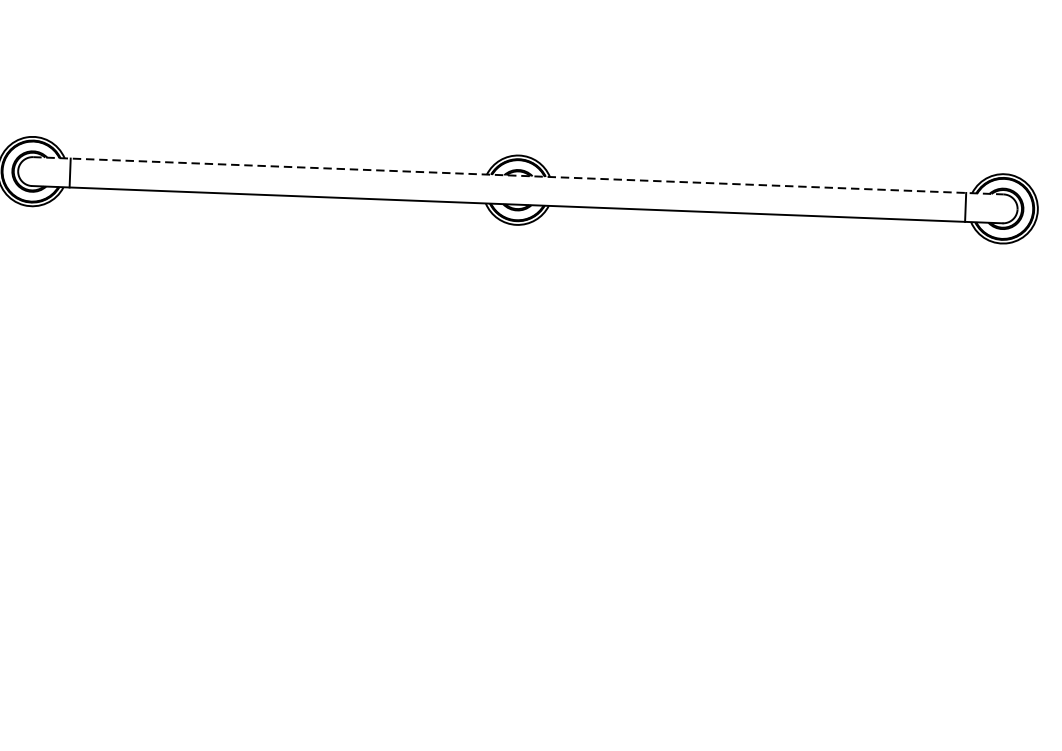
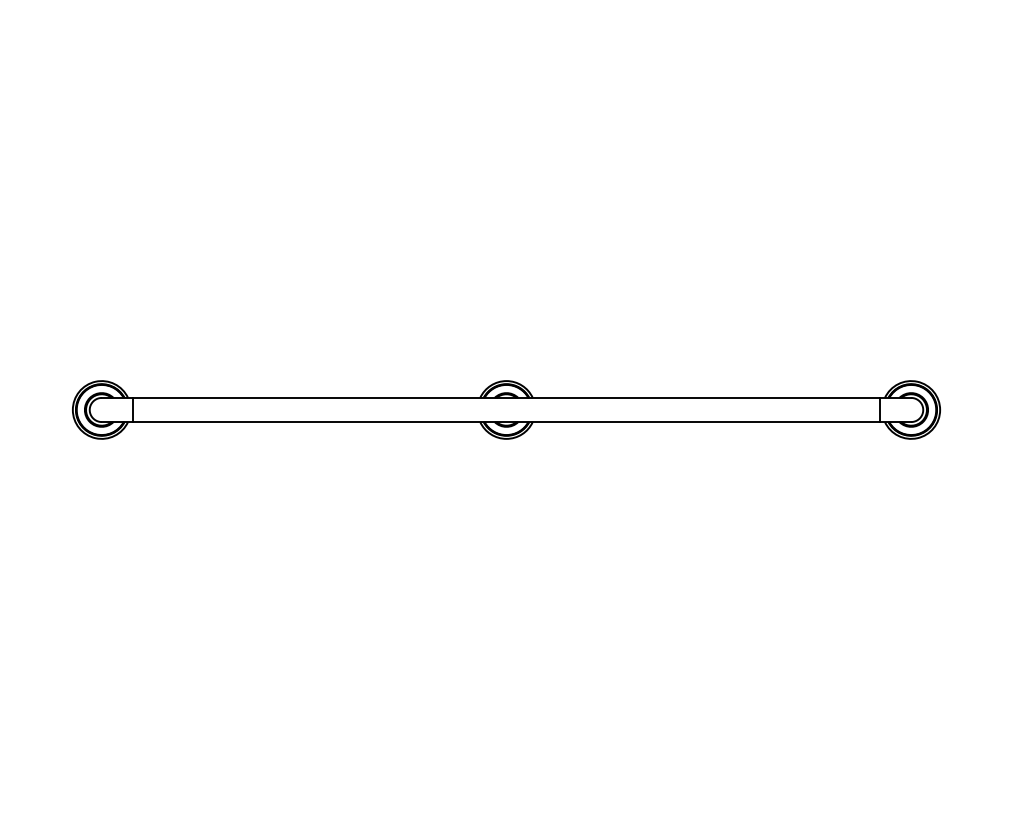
line: (518, 175) -> (506, 397), dashed -> solid

